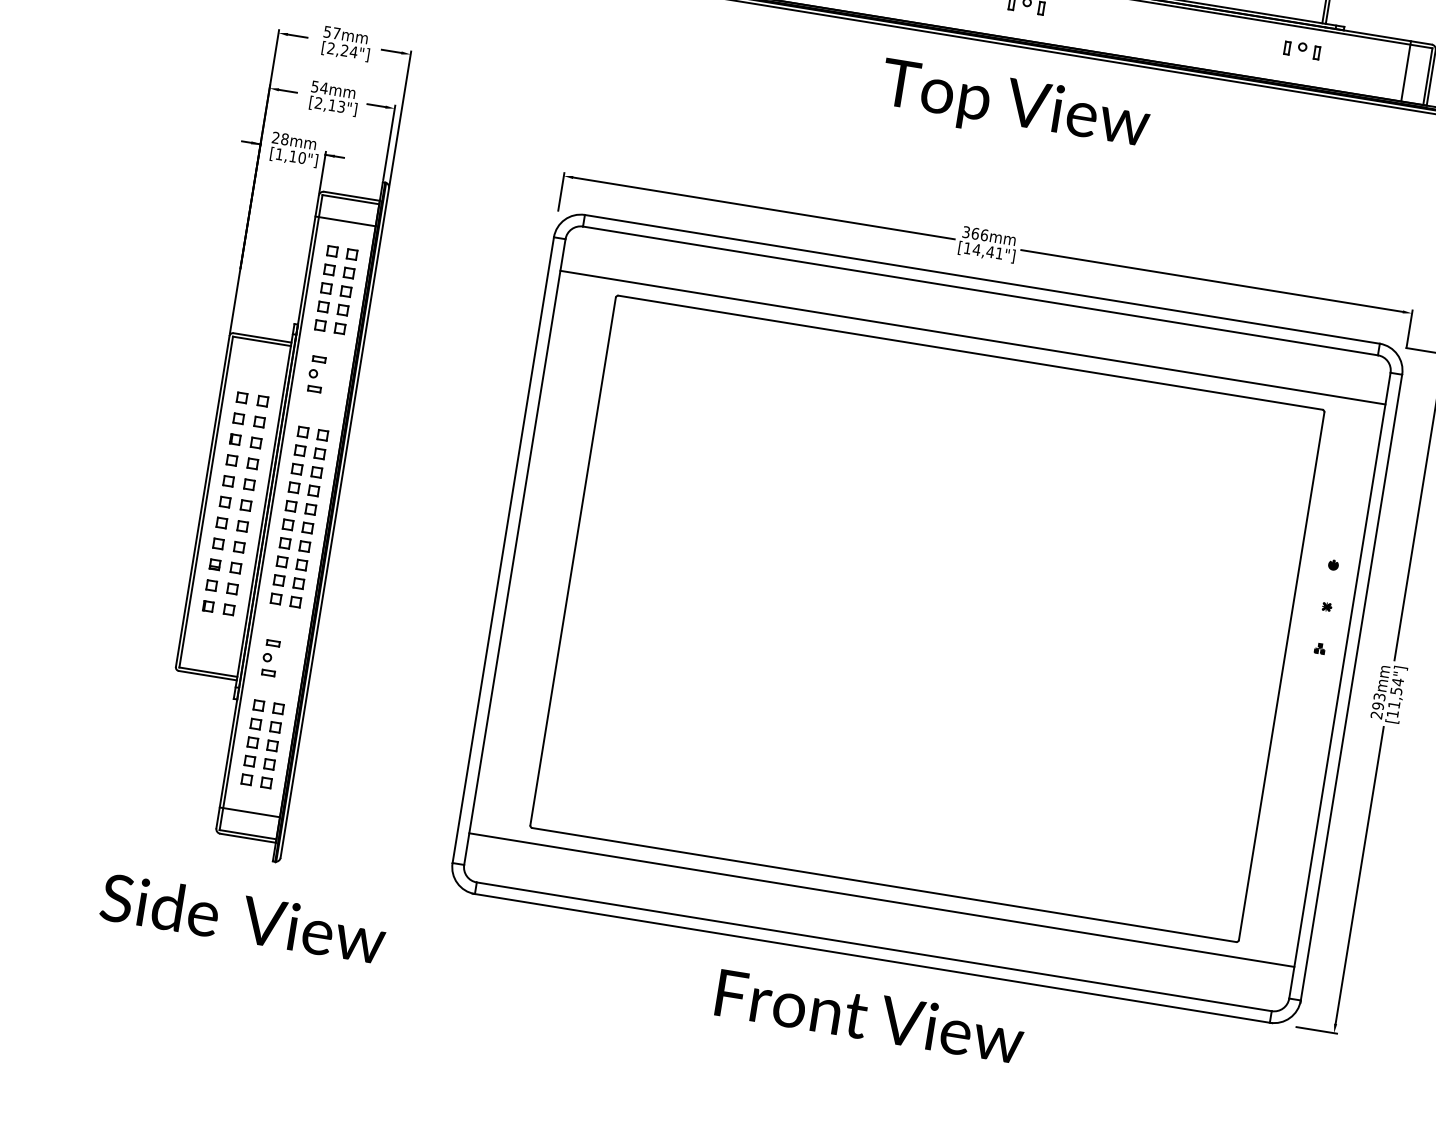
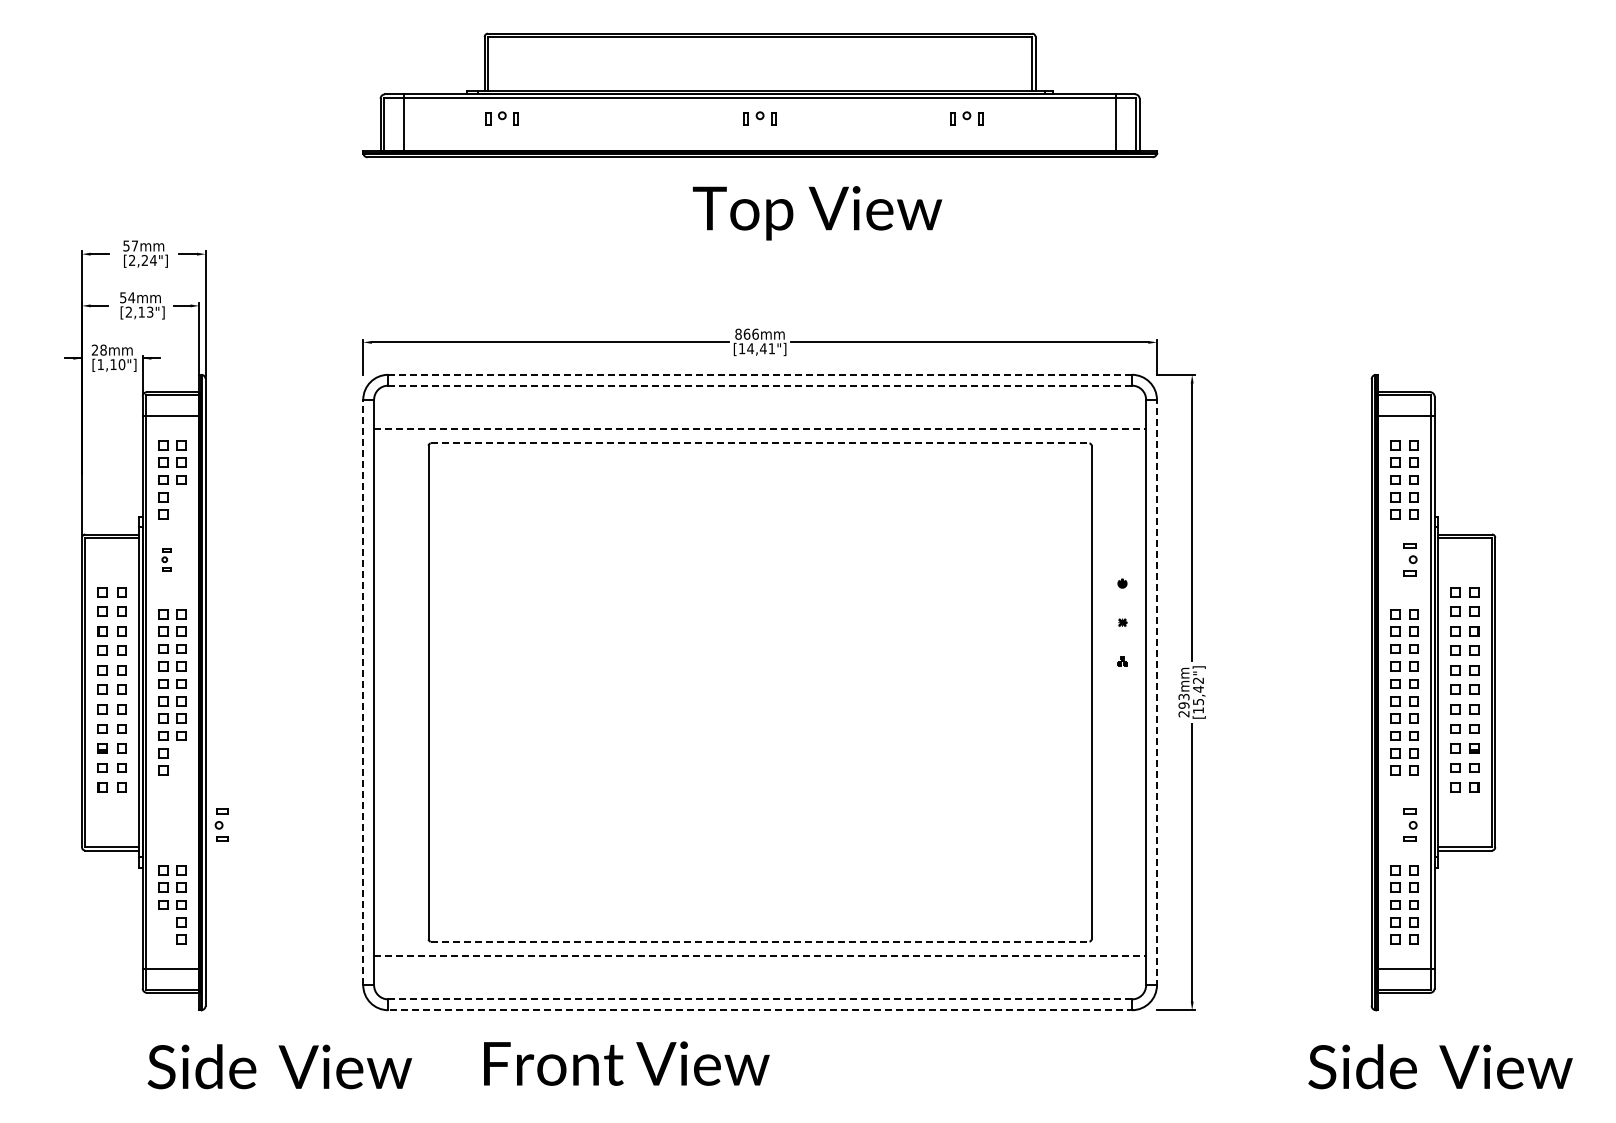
part: (1301, 49) -> (966, 118), moved
text: (1014, 107) -> (817, 213), moved
text: (966, 231) -> (738, 333), 366mm -> 866mm
line: (982, 279) -> (760, 374), solid -> dashed
line: (980, 290) -> (760, 385), solid -> dashed
part: (341, 318) -> (181, 505), removed
line: (973, 337) -> (760, 429), solid -> dashed
line: (970, 352) -> (760, 443), solid -> dashed
part: (316, 373) -> (166, 559), size x0.7
line: (503, 550) -> (363, 692), solid -> dashed
part: (297, 592) -> (181, 761), removed
part: (270, 657) -> (221, 824), moved
line: (1350, 688) -> (1156, 693), solid -> dashed
text: (1396, 693) -> (1198, 691), [11,54"] -> [15,42"]
part: (248, 769) -> (163, 930), removed
line: (884, 885) -> (760, 941), solid -> dashed
line: (882, 899) -> (760, 955), solid -> dashed
text: (243, 918) -> (279, 1066), moved
line: (874, 947) -> (760, 999), solid -> dashed
line: (871, 958) -> (759, 1010), solid -> dashed
text: (870, 1016) -> (626, 1063), moved

